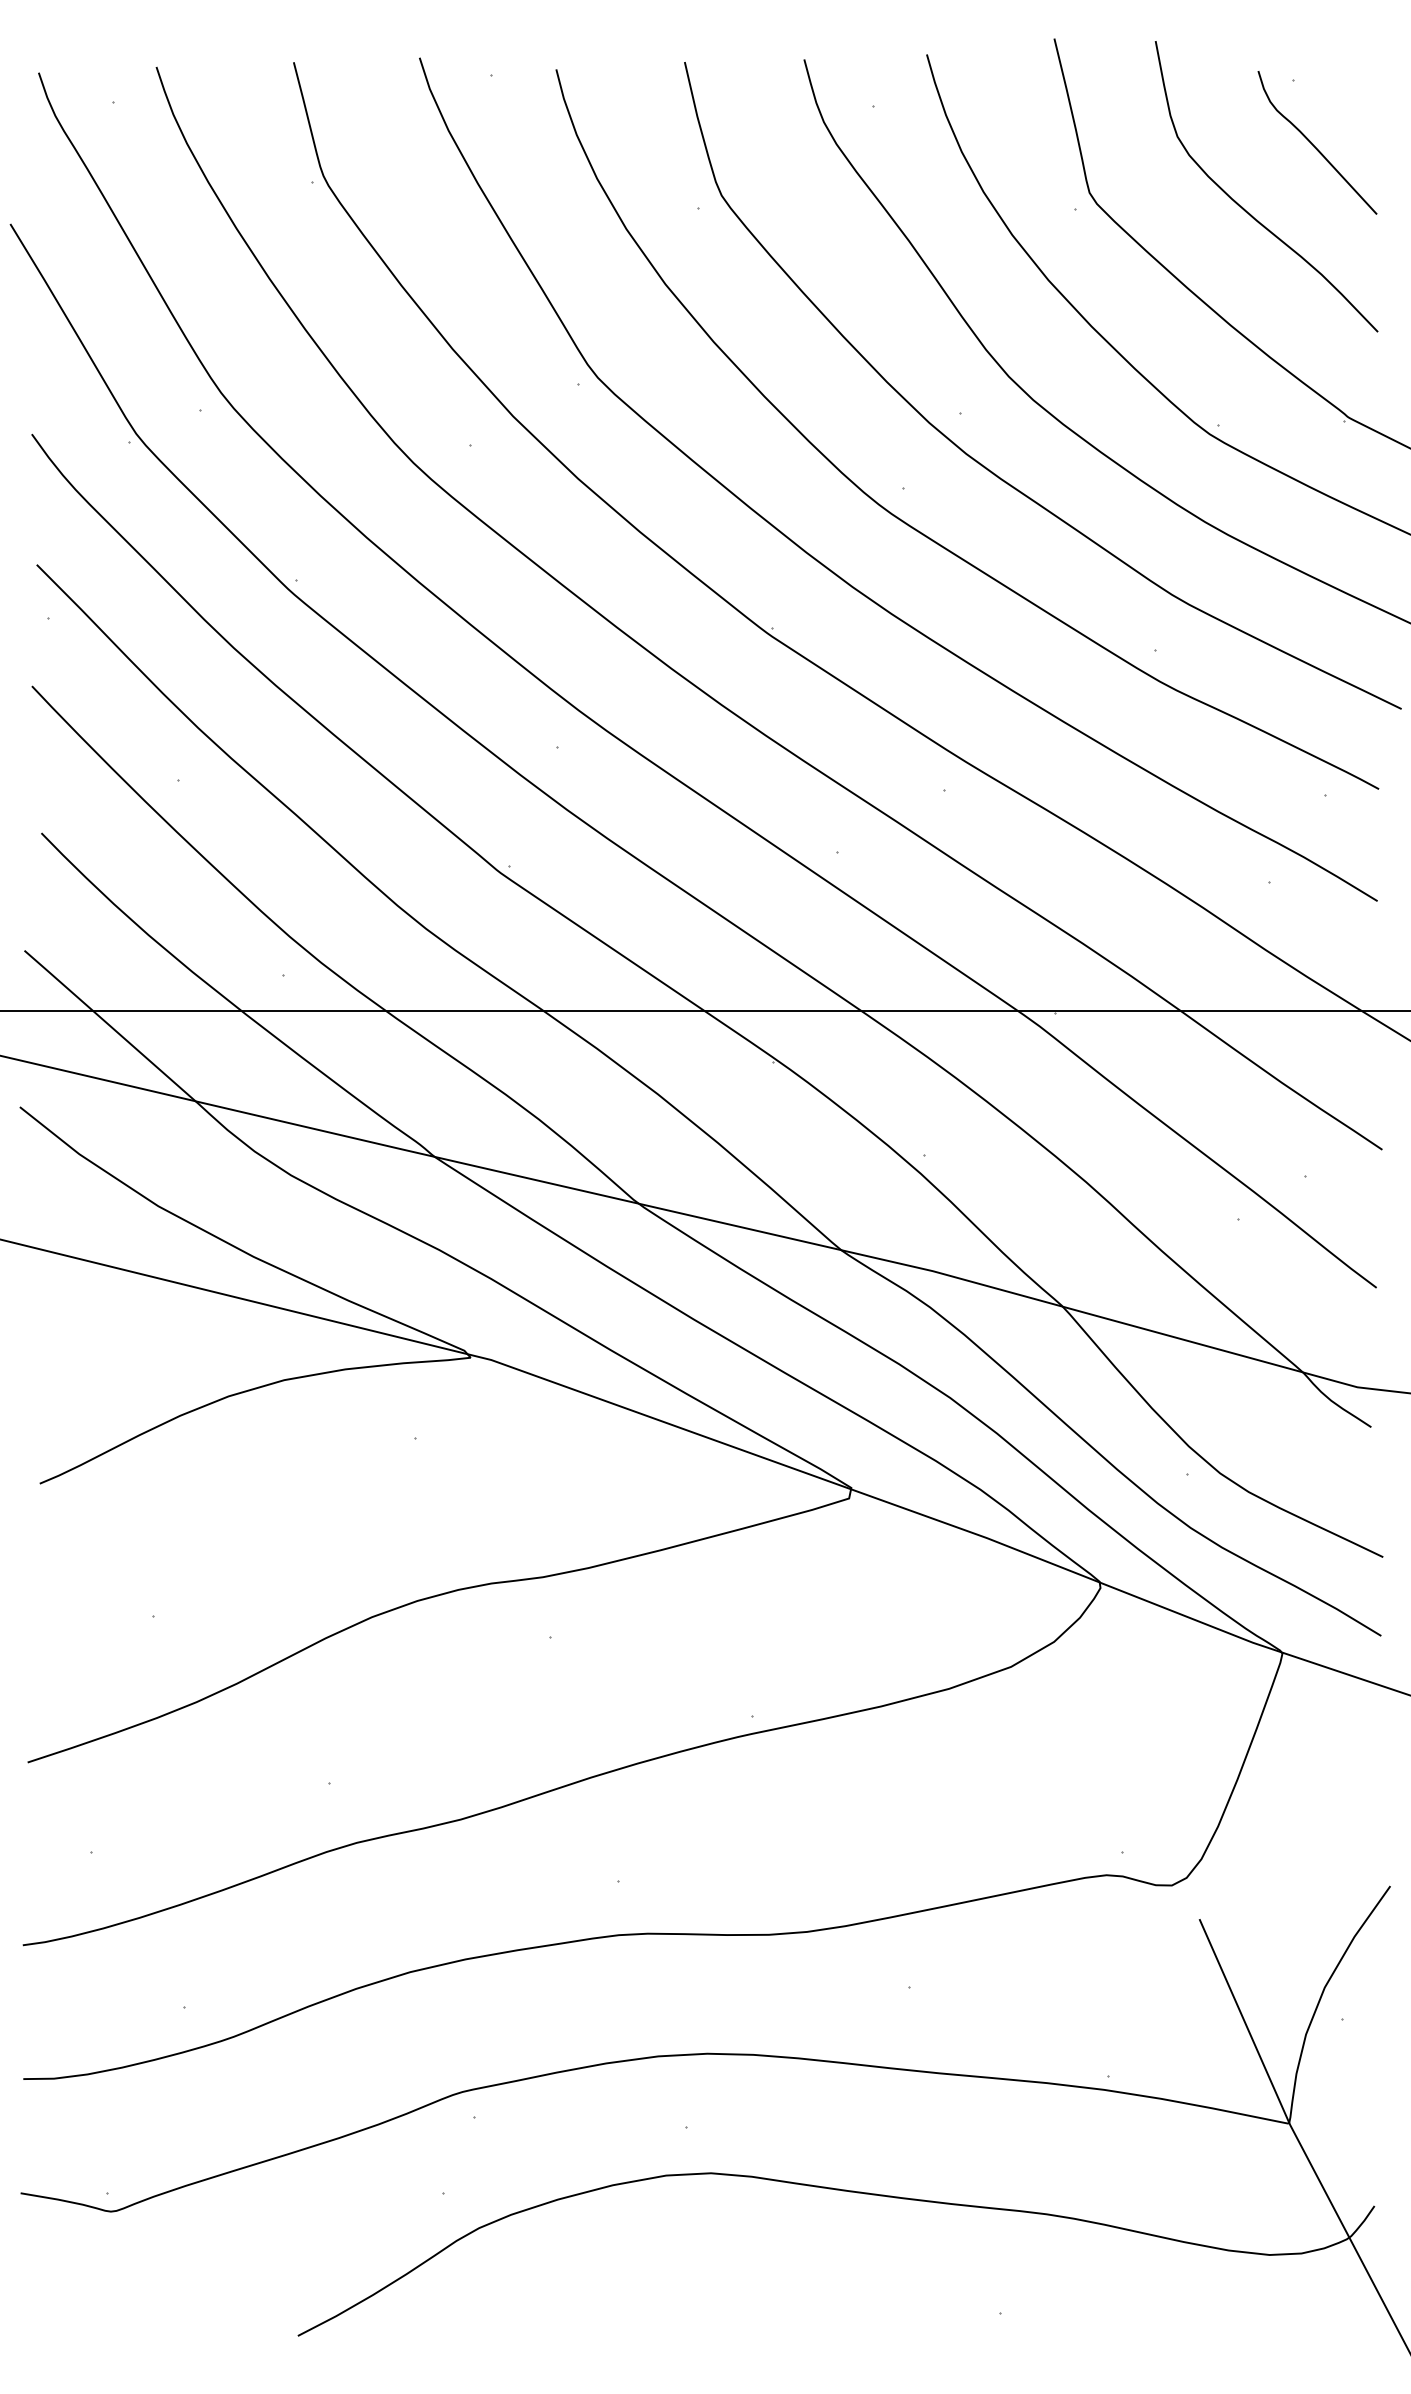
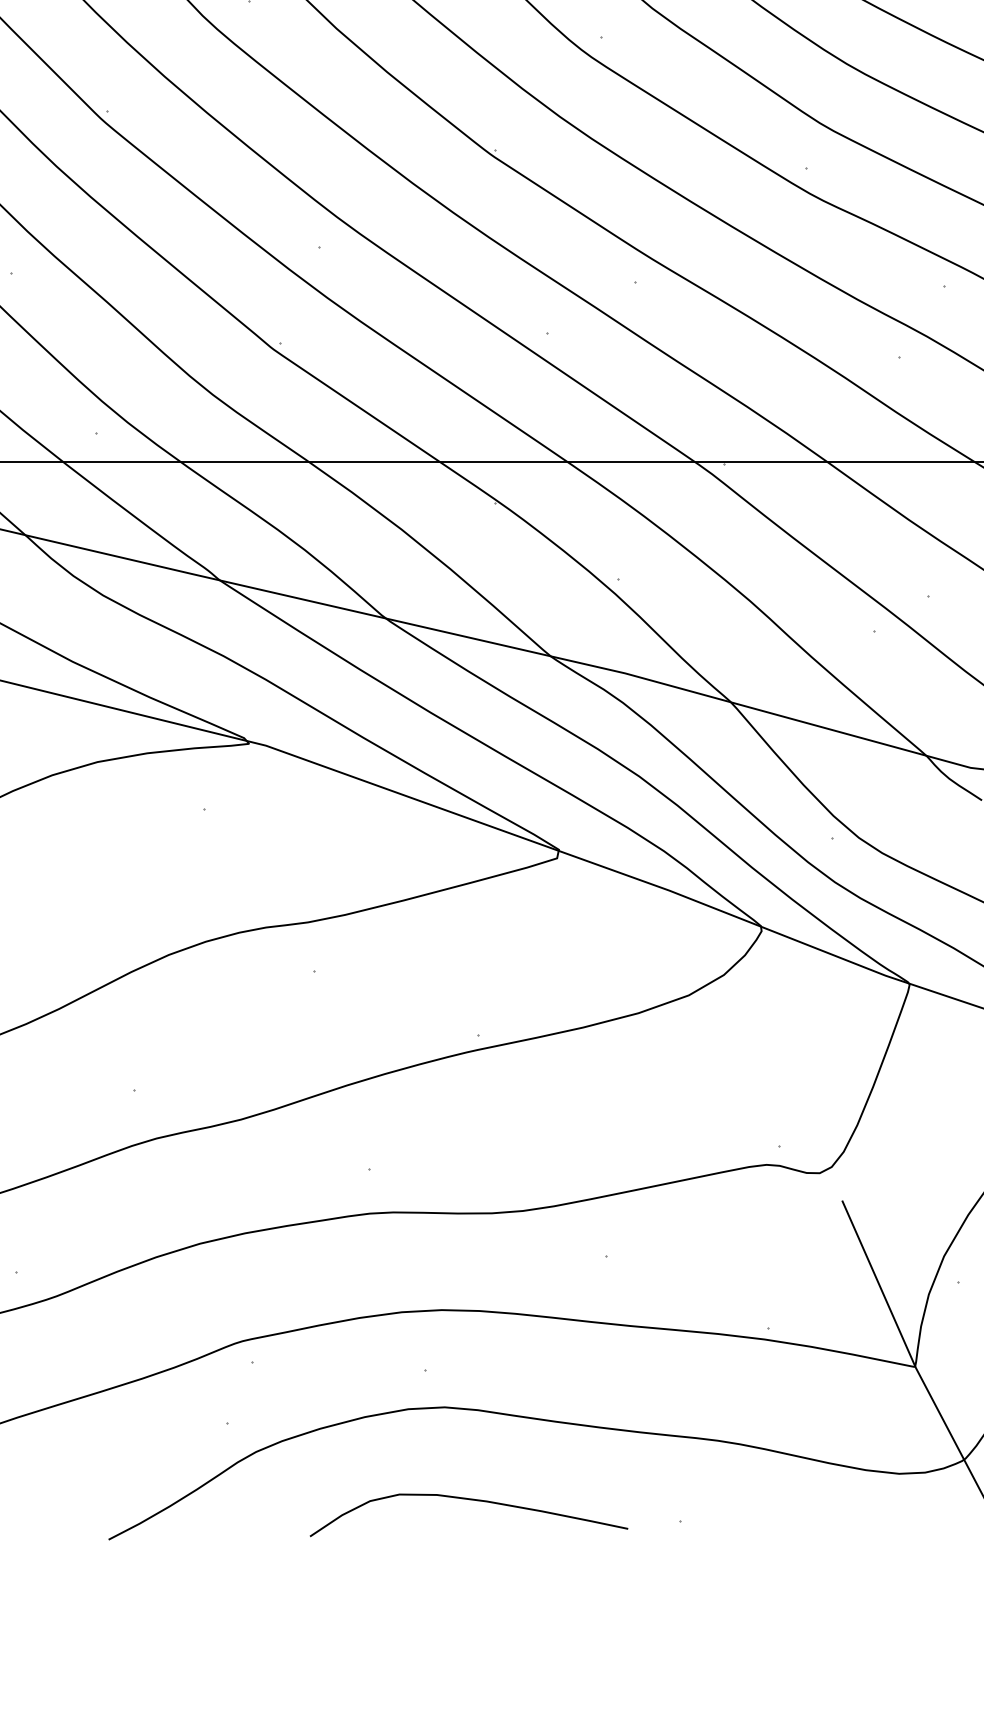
curve: (741, 2287) -> (469, 1500), added

